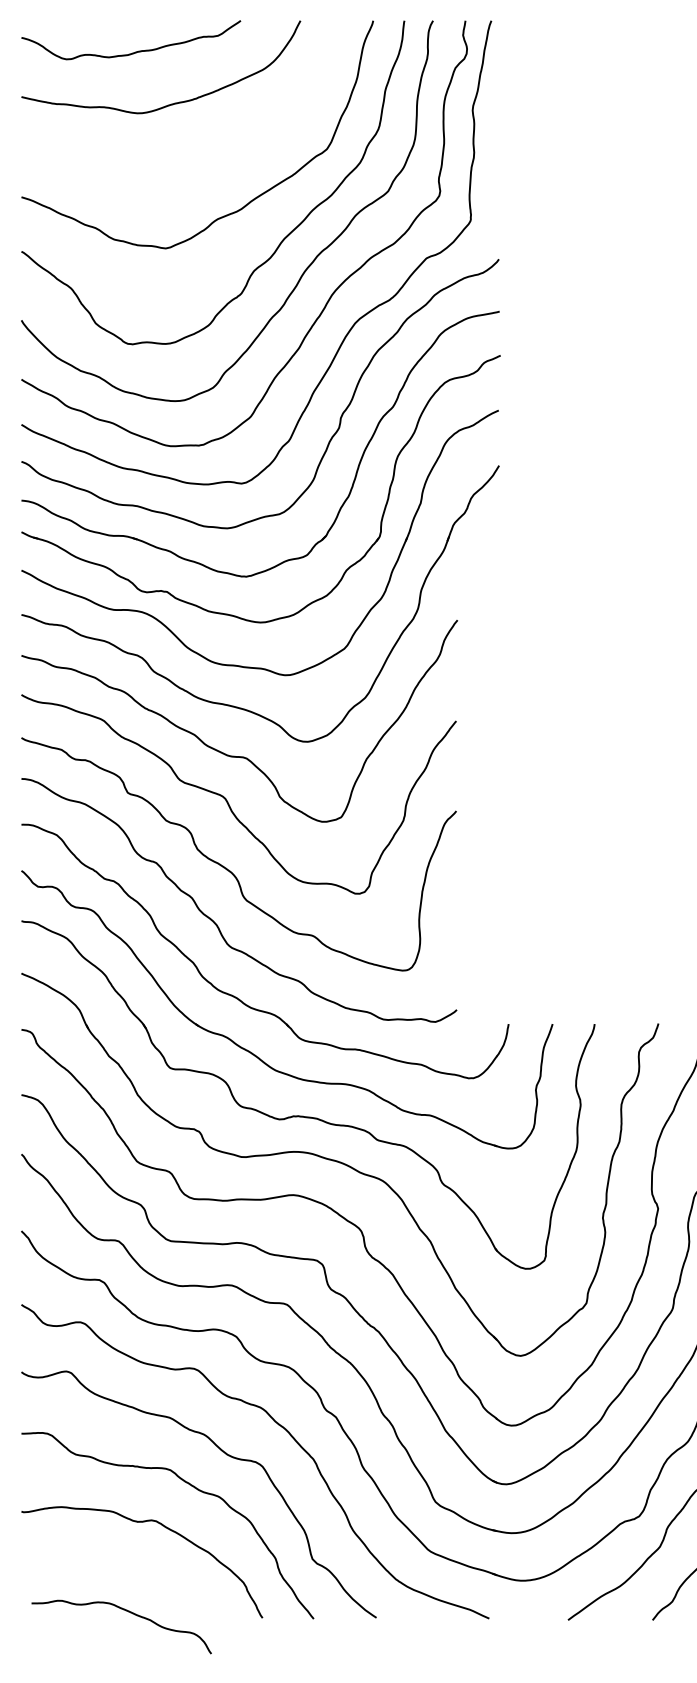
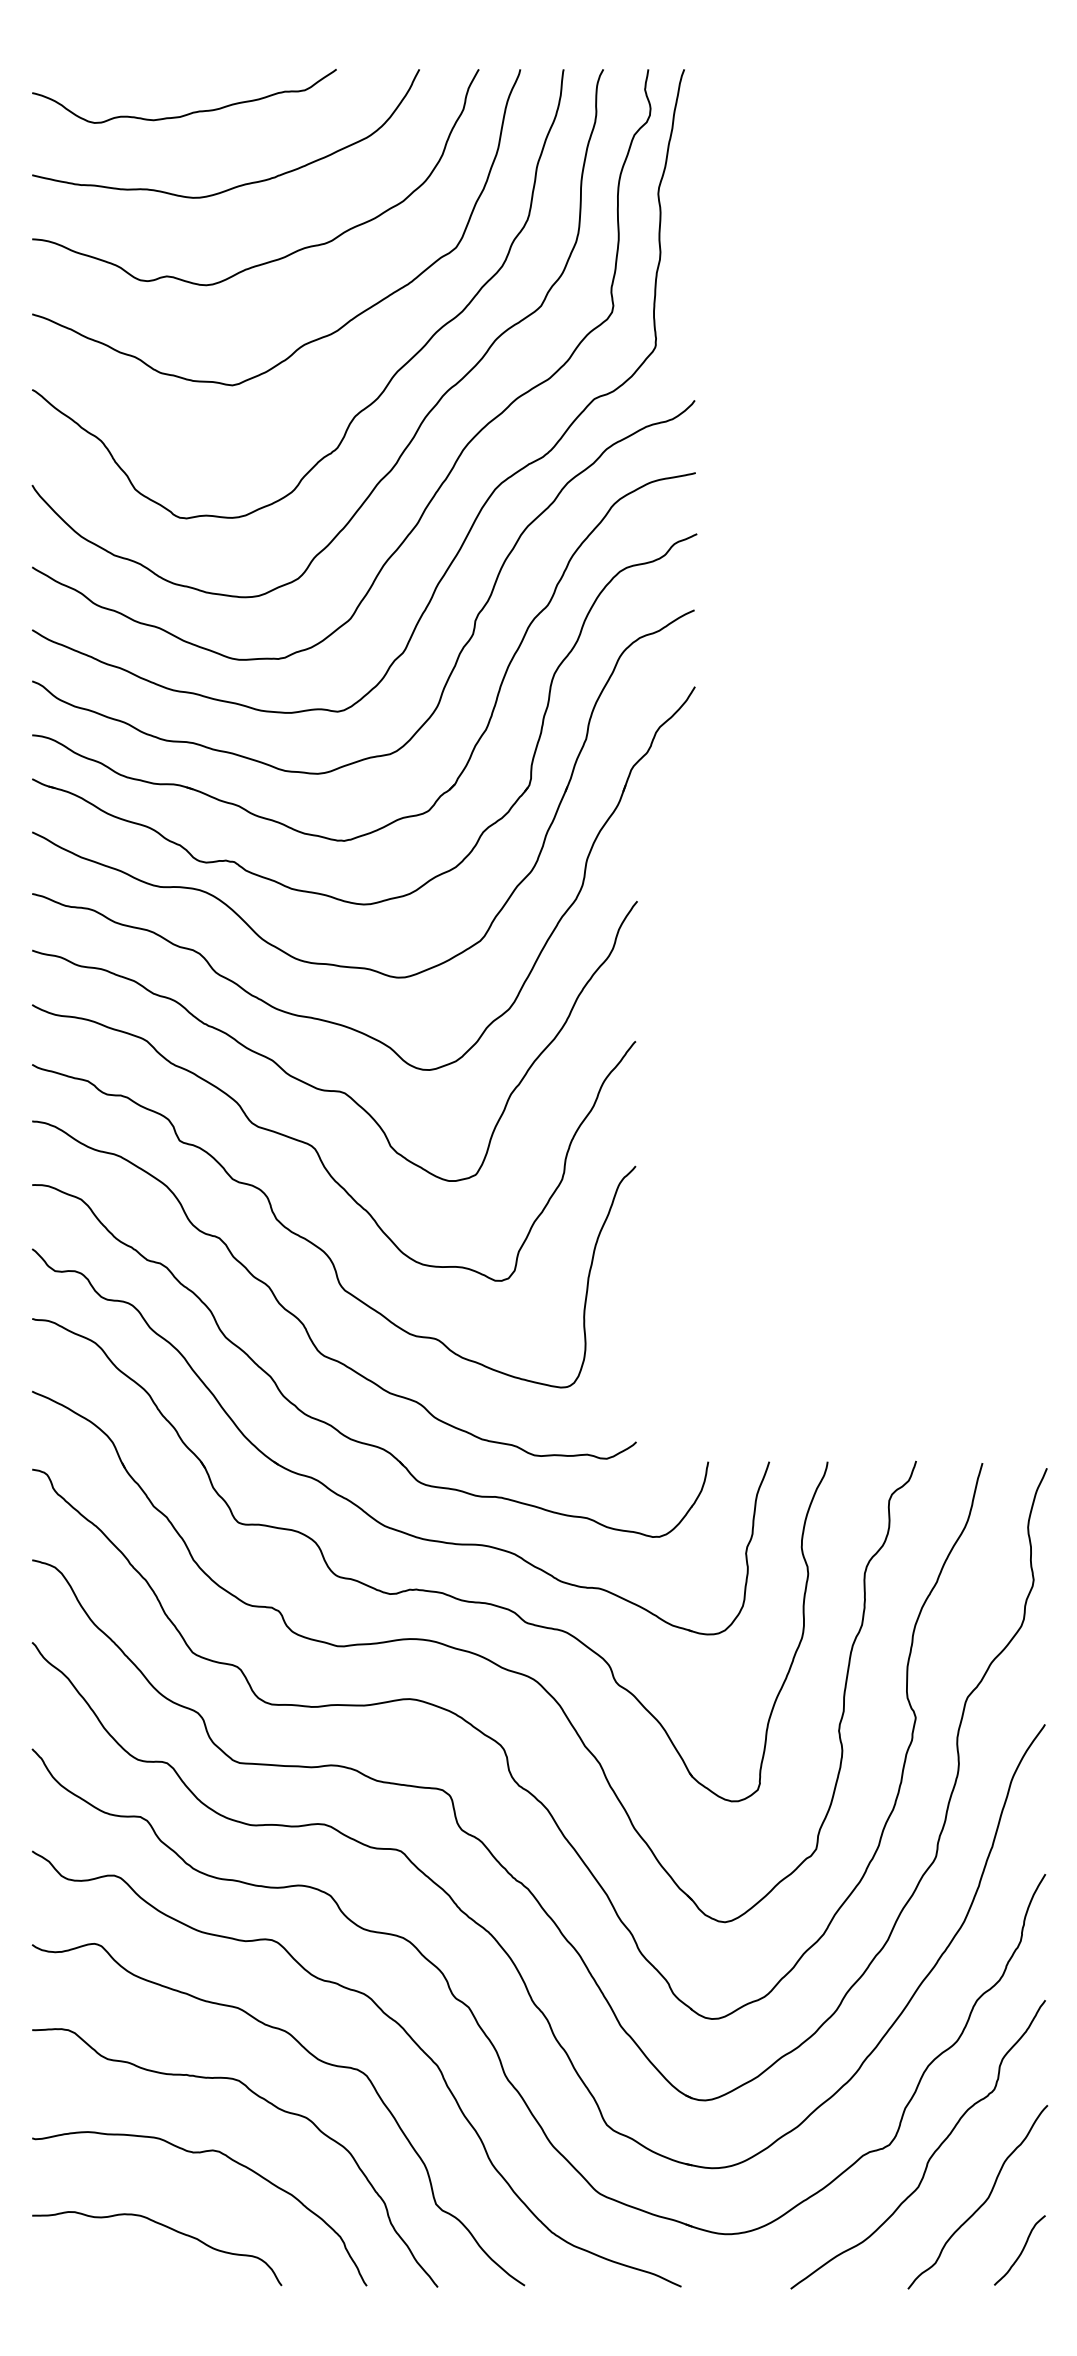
curve: (209, 151) -> (293, 251), added
curve: (127, 1611) -> (165, 2227), moved

